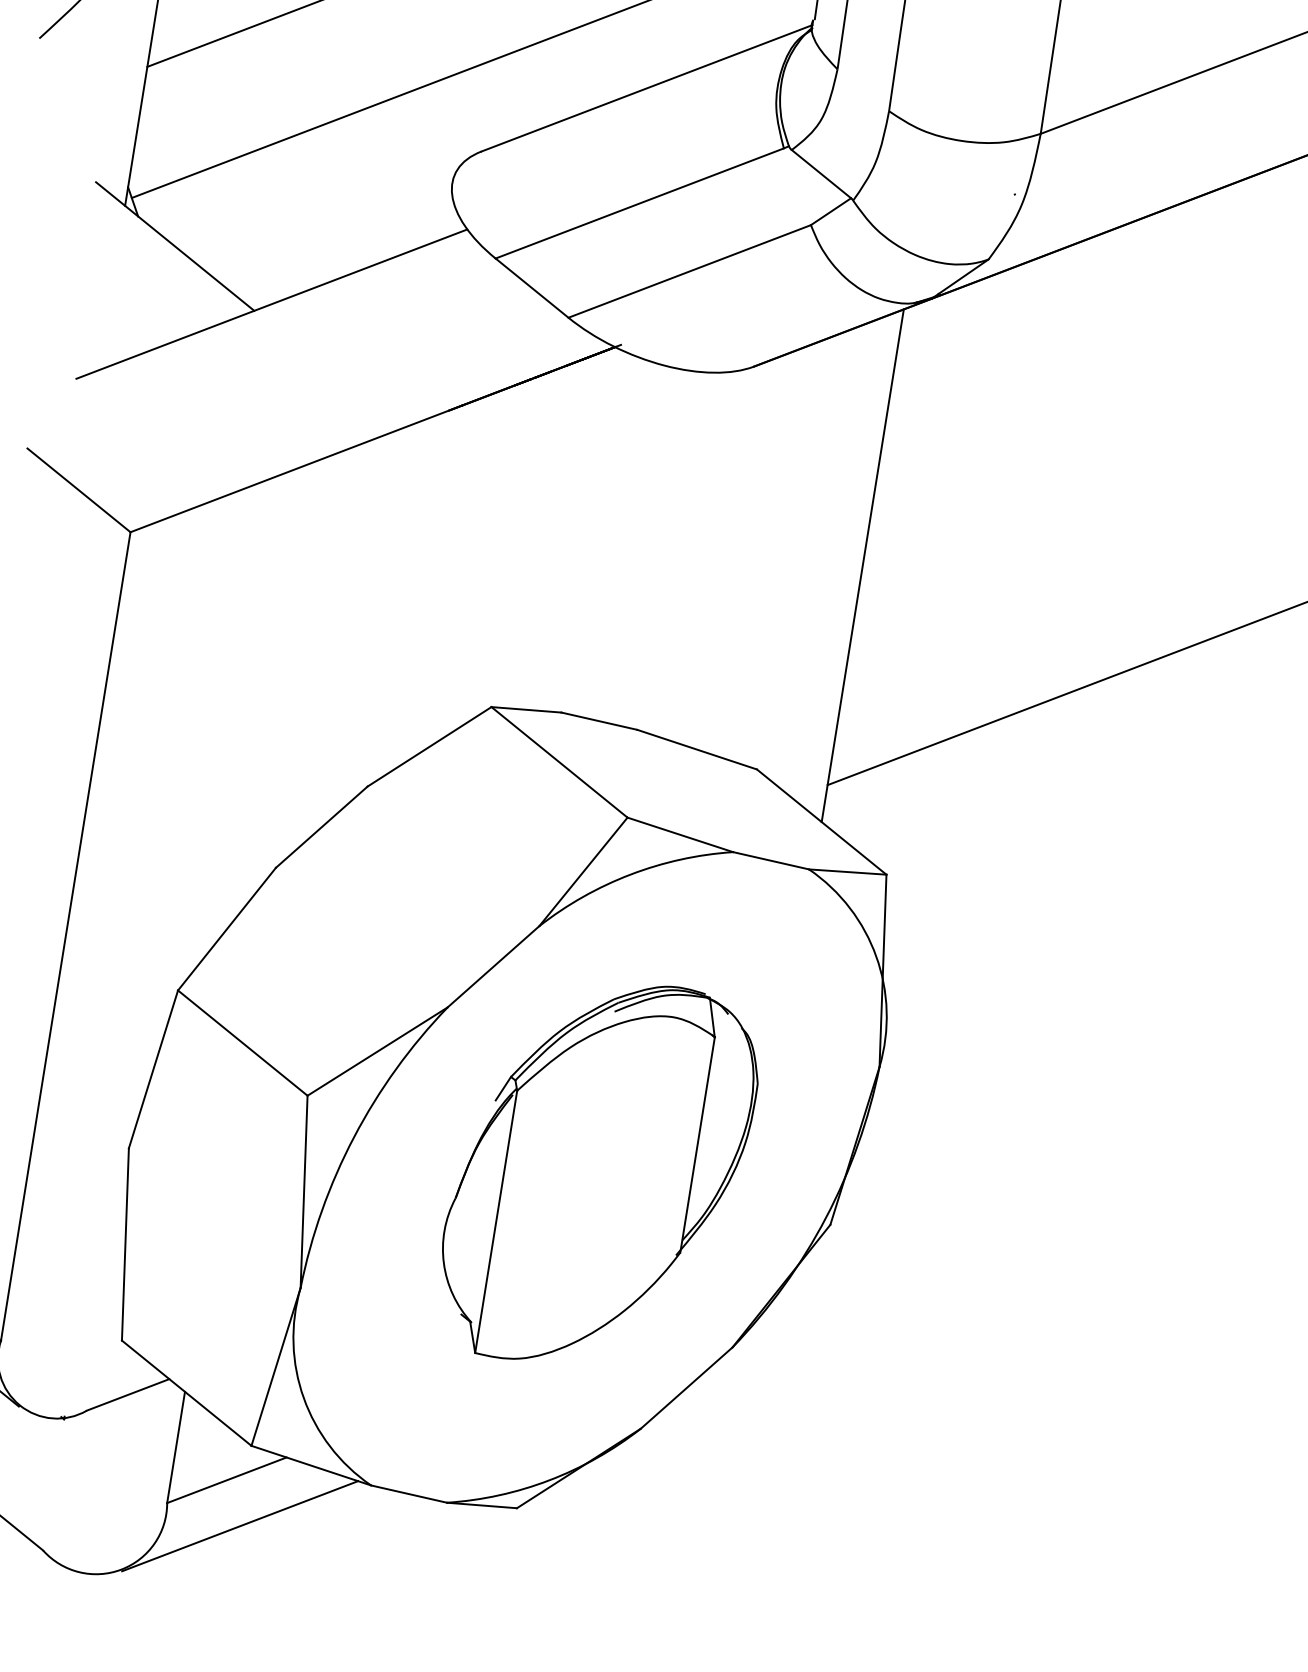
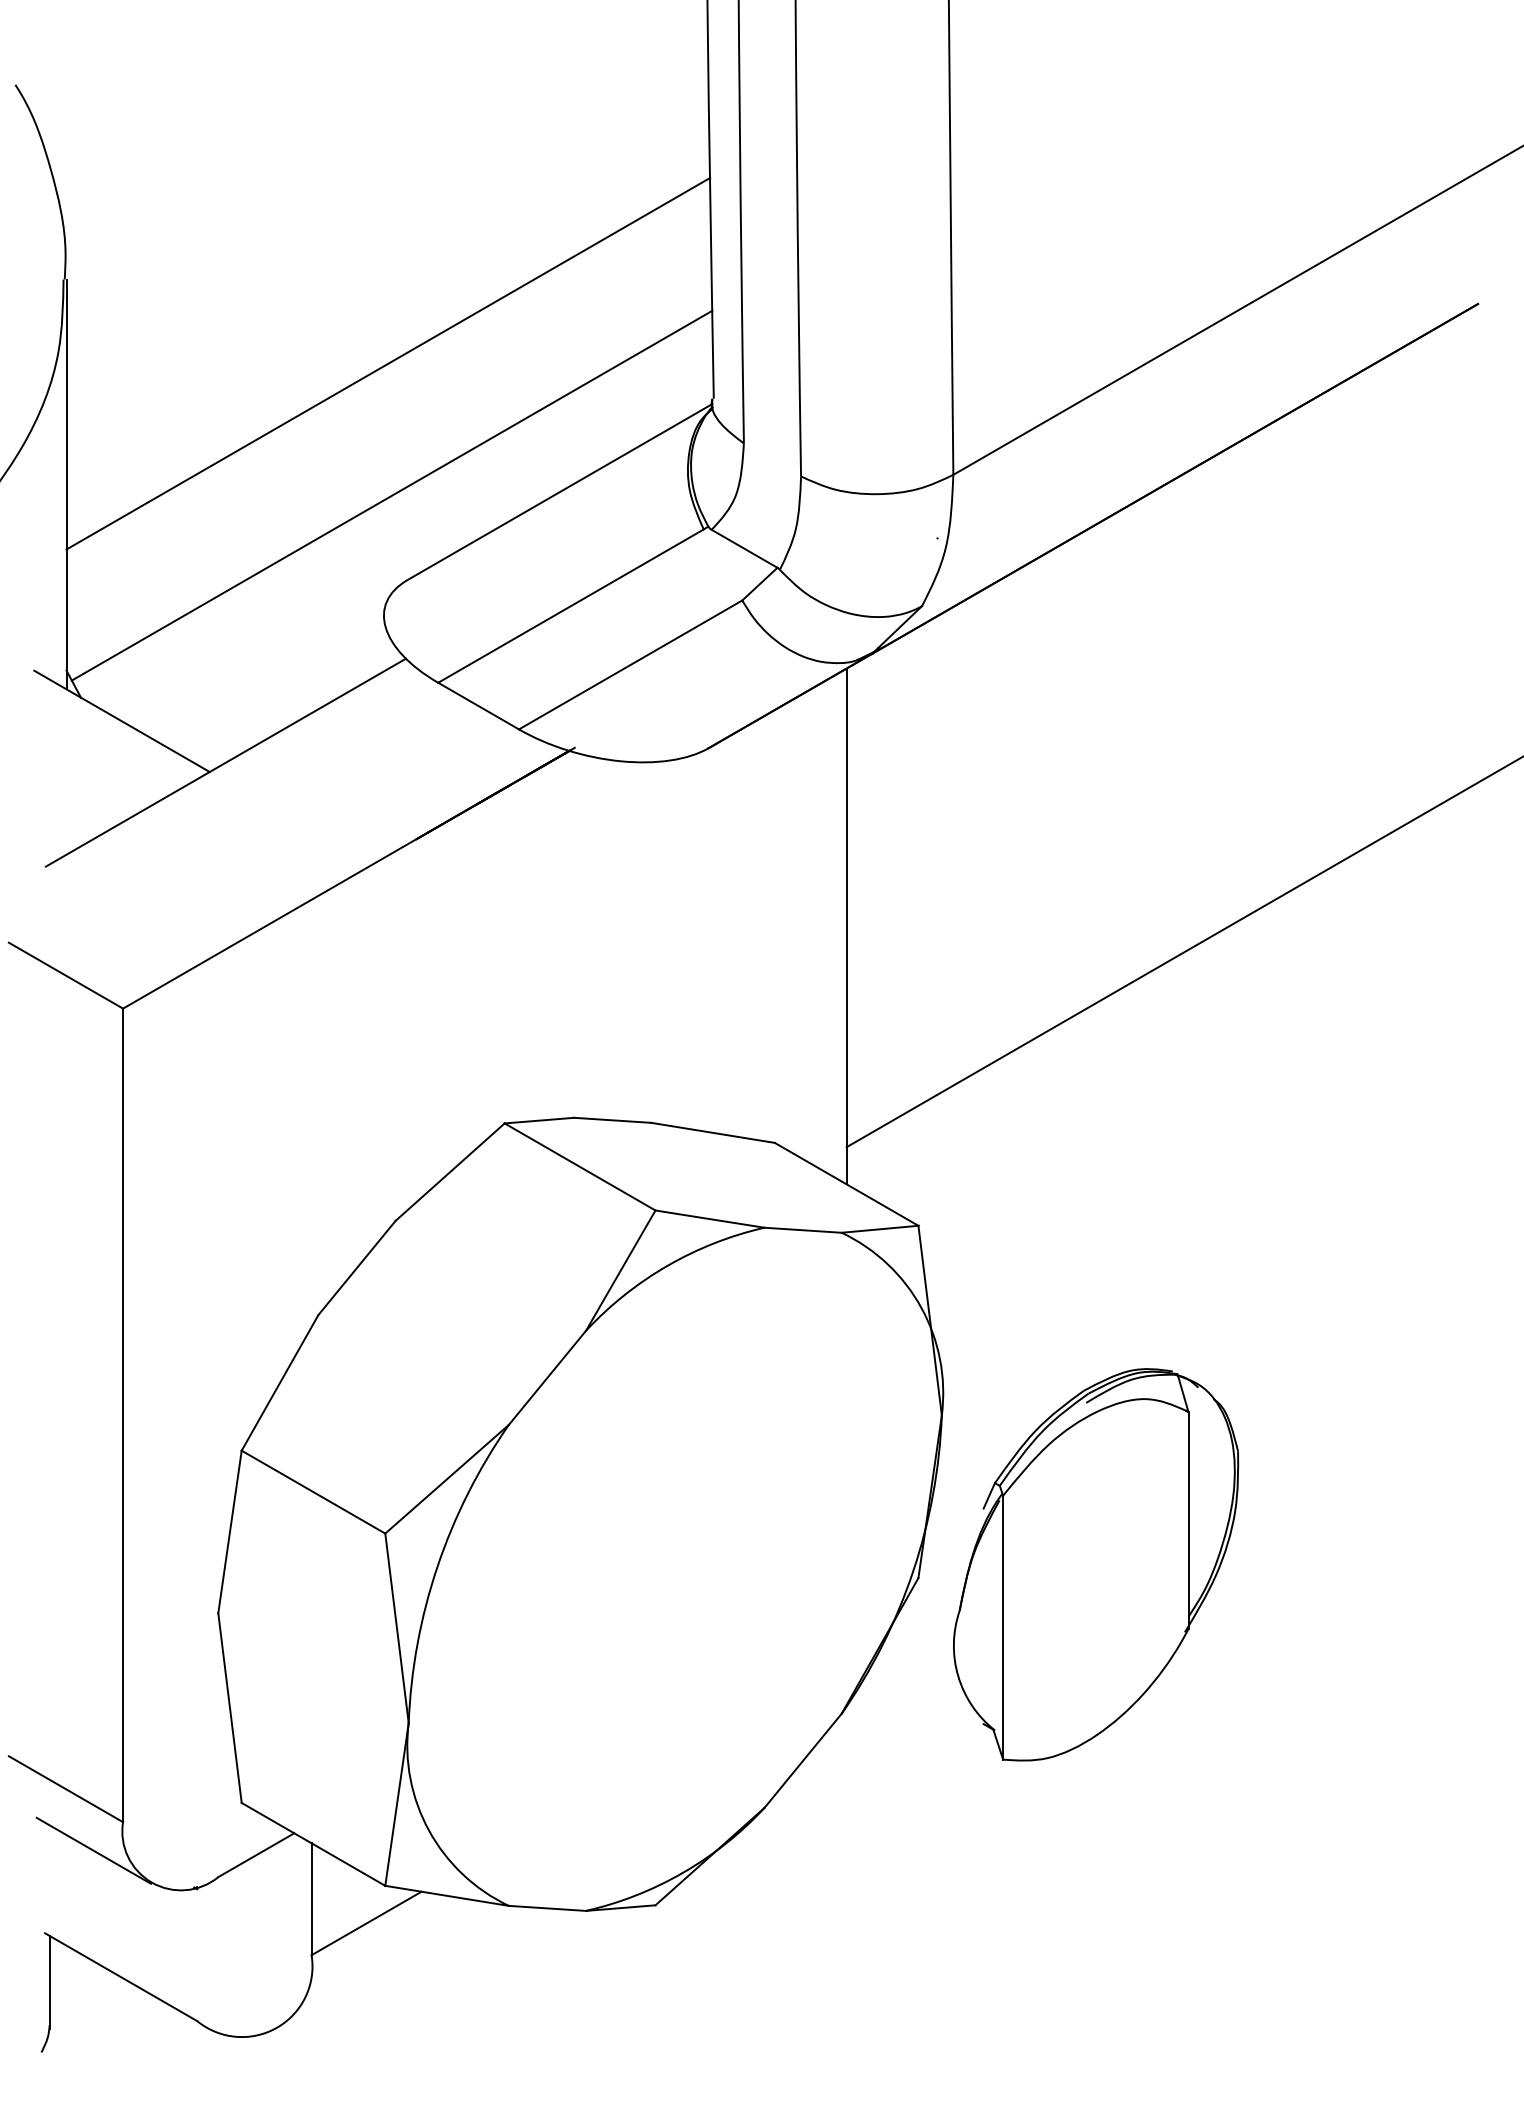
part: (599, 1173) -> (1096, 1564), moved
line: (239, 1526) -> (386, 1966), removed

